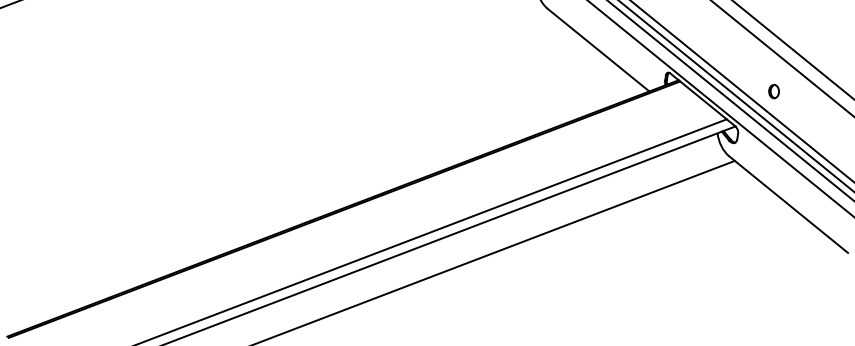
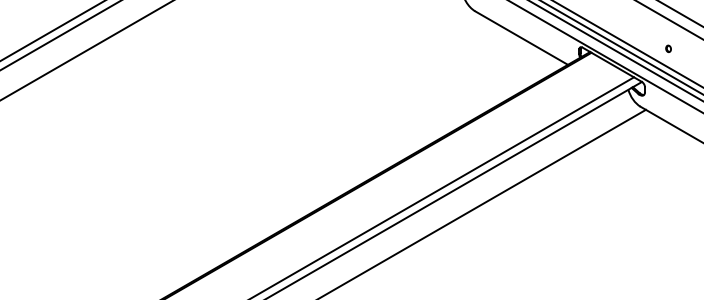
part: (773, 91) -> (668, 48), size x0.6

